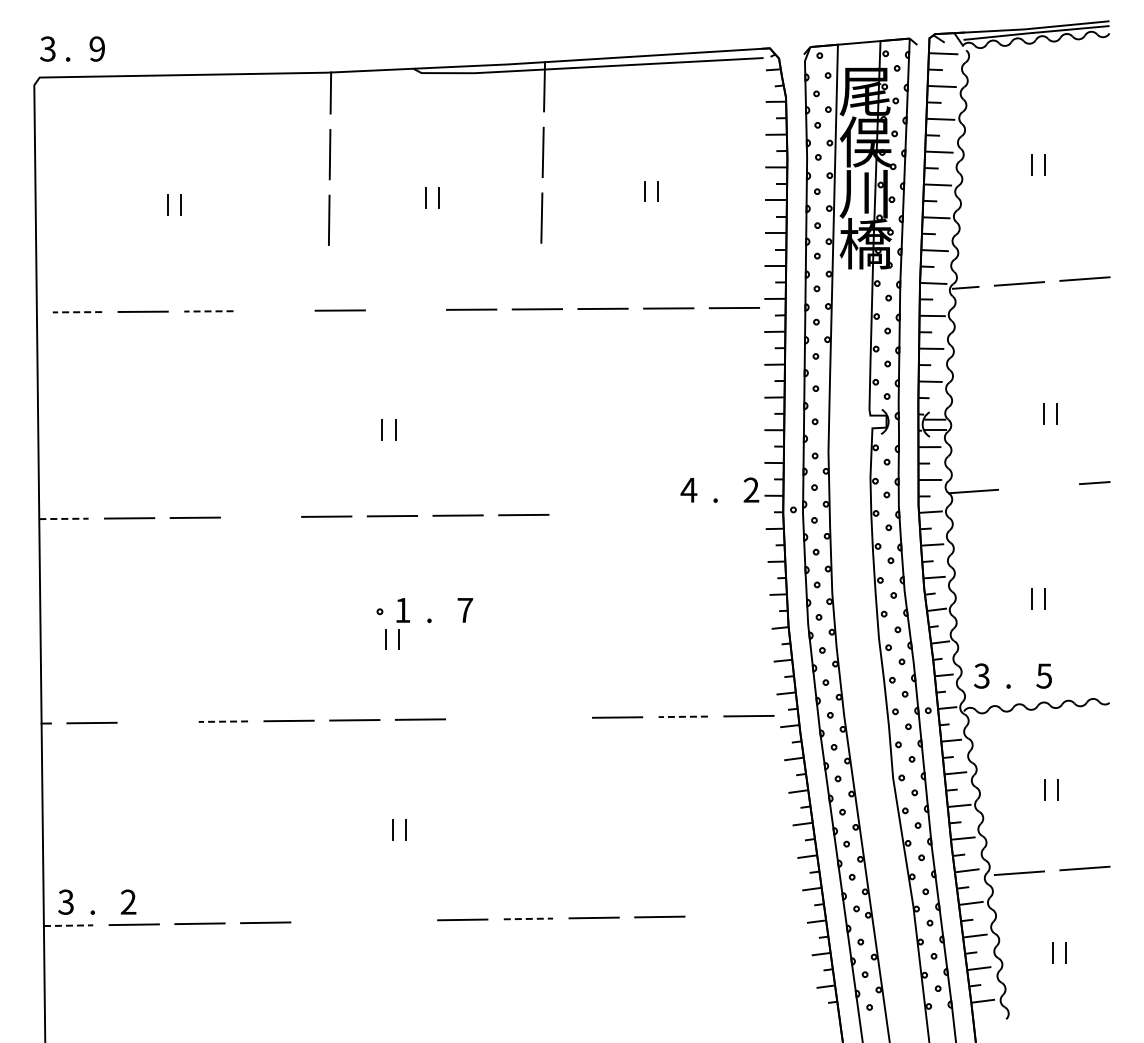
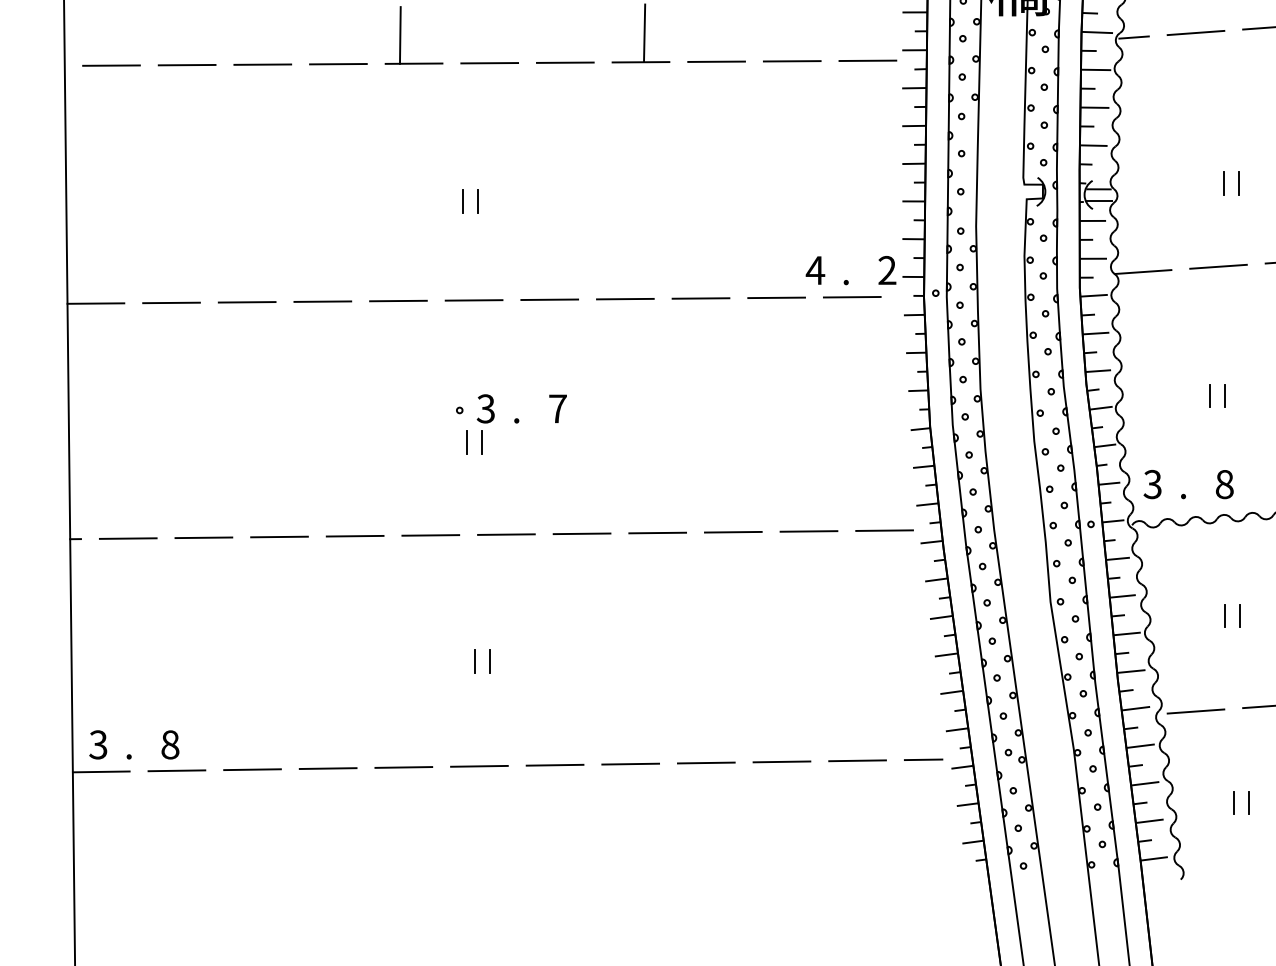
line: (540, 283) -> (644, 32), added
line: (328, 285) -> (400, 34), added
line: (405, 309) -> (489, 62), added
line: (274, 310) -> (338, 63), added
line: (208, 311) -> (262, 64), dashed -> solid
line: (77, 312) -> (111, 65), dashed -> solid
line: (1038, 486) -> (1217, 266), added
line: (654, 513) -> (775, 297), added
line: (720, 513) -> (851, 297), added
line: (589, 514) -> (700, 298), added
line: (260, 517) -> (322, 301), added
line: (63, 518) -> (95, 303), dashed -> solid
text: (402, 610) -> (485, 409), 1 -> 3
text: (1044, 675) -> (1224, 483), 5 -> 8
line: (683, 716) -> (809, 531), dashed -> solid
line: (551, 717) -> (657, 532), added
line: (485, 718) -> (581, 533), added
line: (223, 721) -> (279, 536), dashed -> solid
line: (157, 722) -> (203, 537), added
text: (128, 901) -> (170, 744), 2 -> 8
line: (782, 914) -> (923, 759), added
line: (725, 915) -> (857, 760), added
line: (528, 918) -> (630, 763), dashed -> solid
line: (396, 920) -> (478, 765), added
line: (331, 921) -> (403, 767), added
line: (68, 925) -> (101, 771), dashed -> solid

